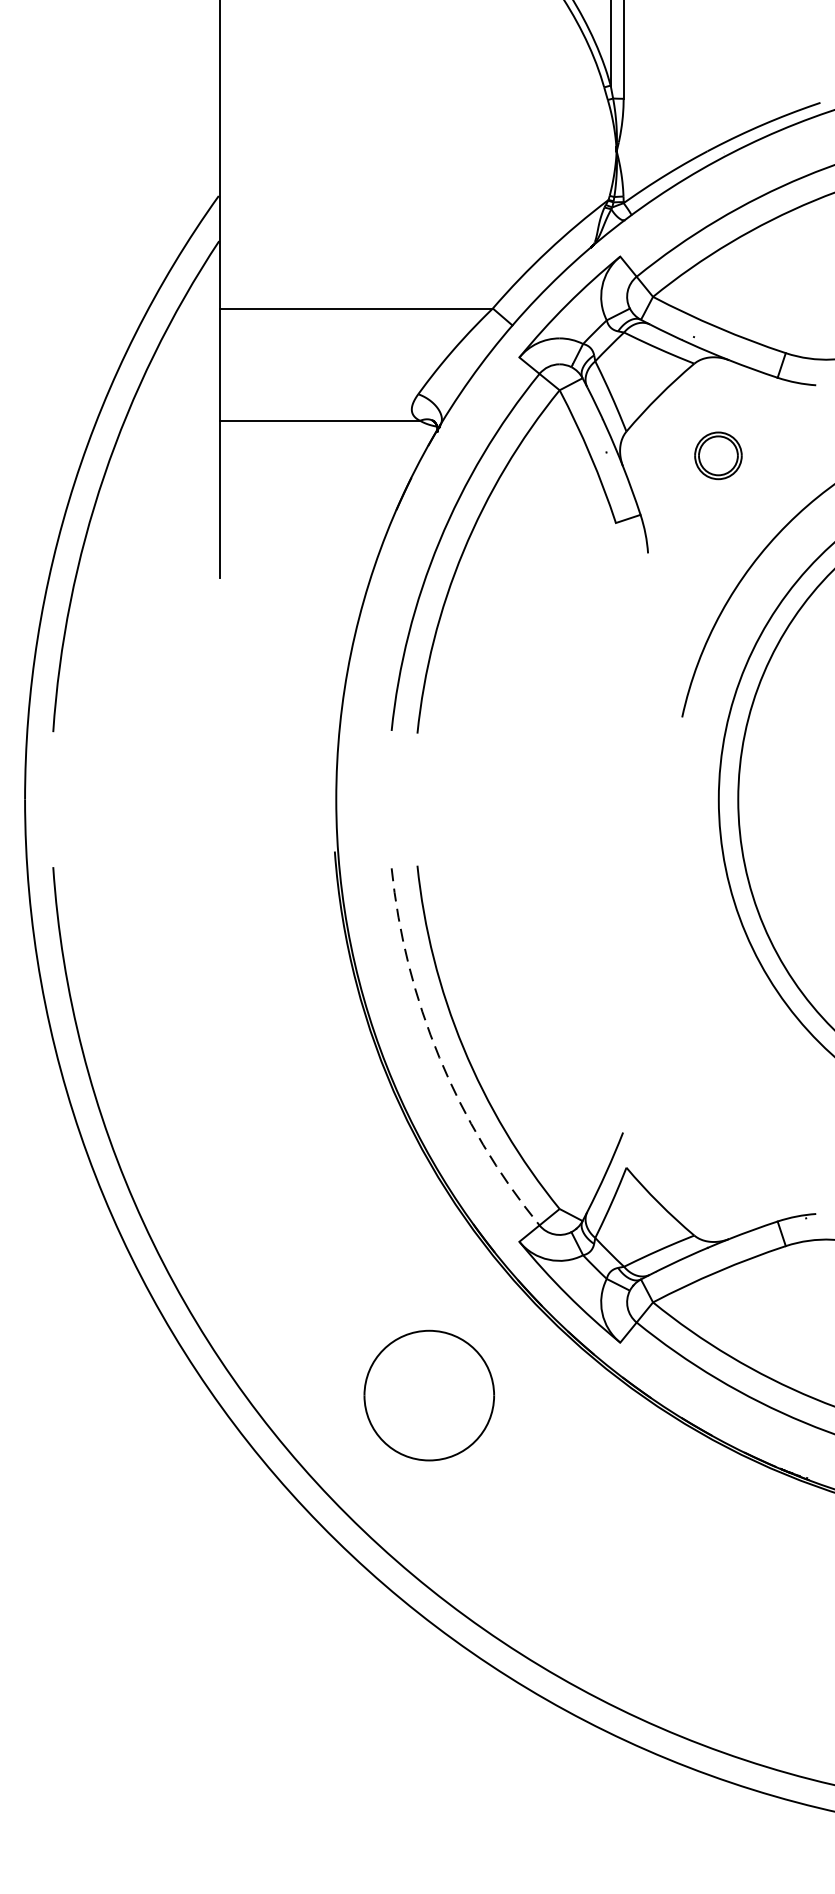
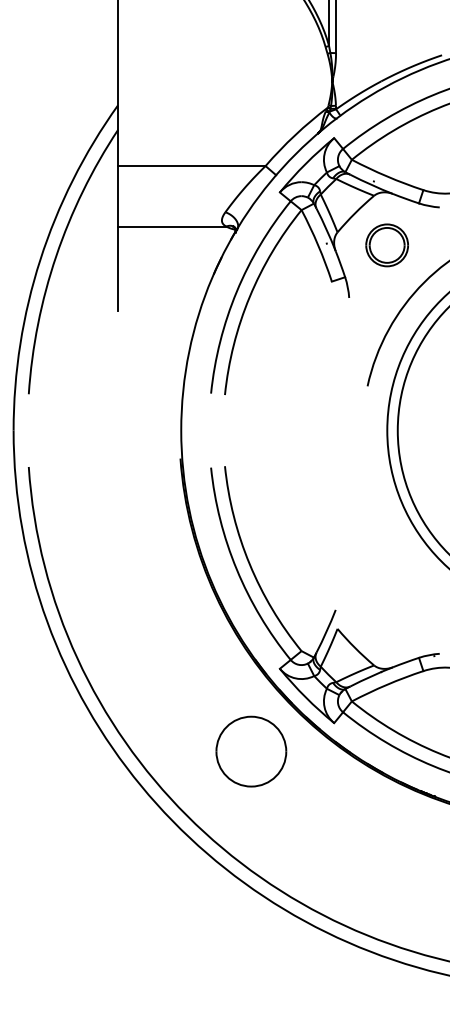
part: (717, 455) -> (386, 245), size x1.67
arc: (438, 1057) -> (236, 569), dashed -> solid
part: (429, 1395) -> (251, 751), moved

